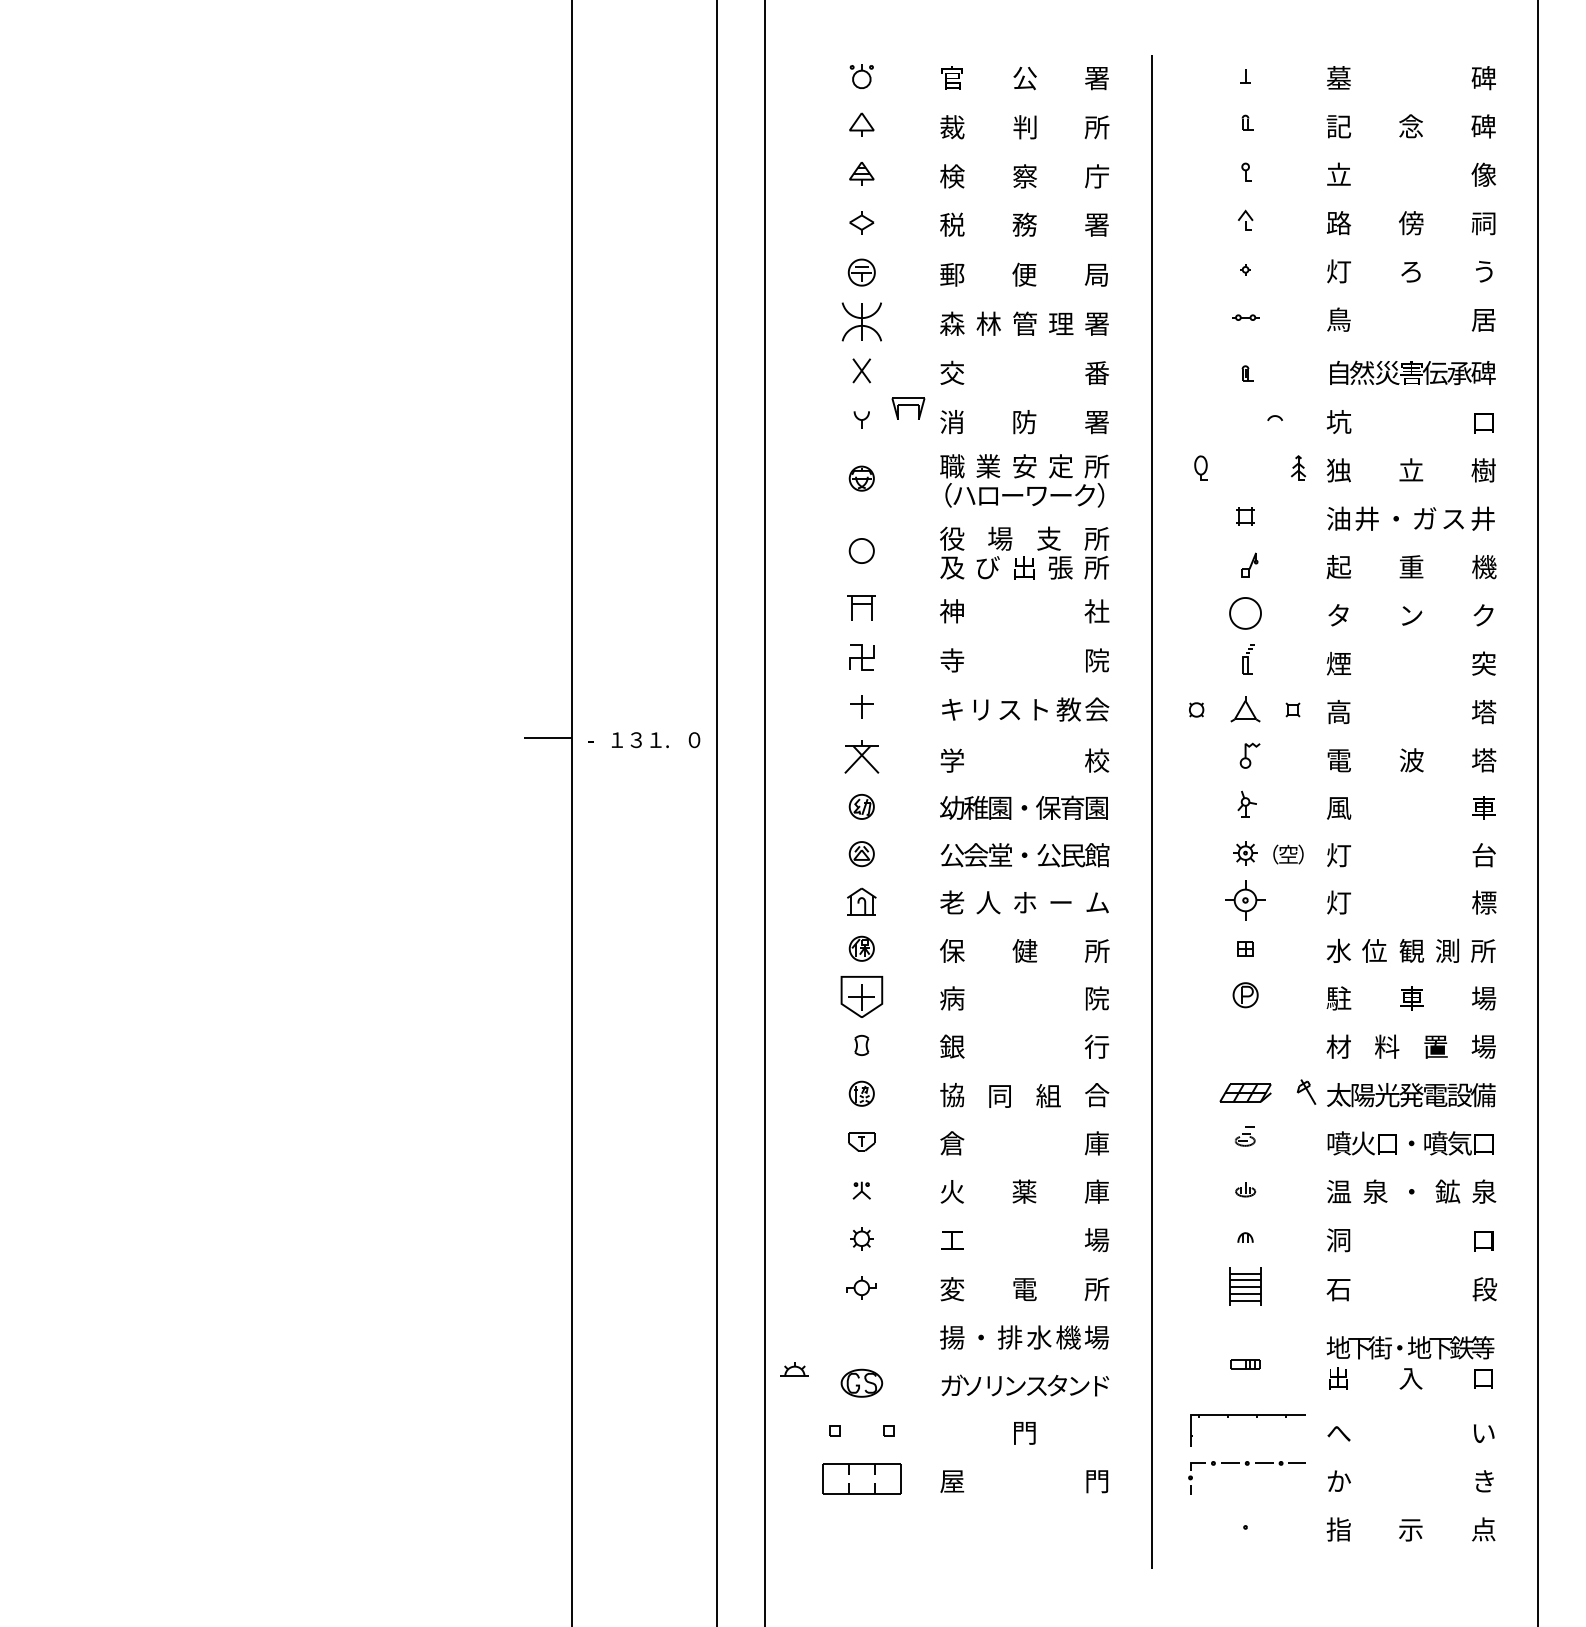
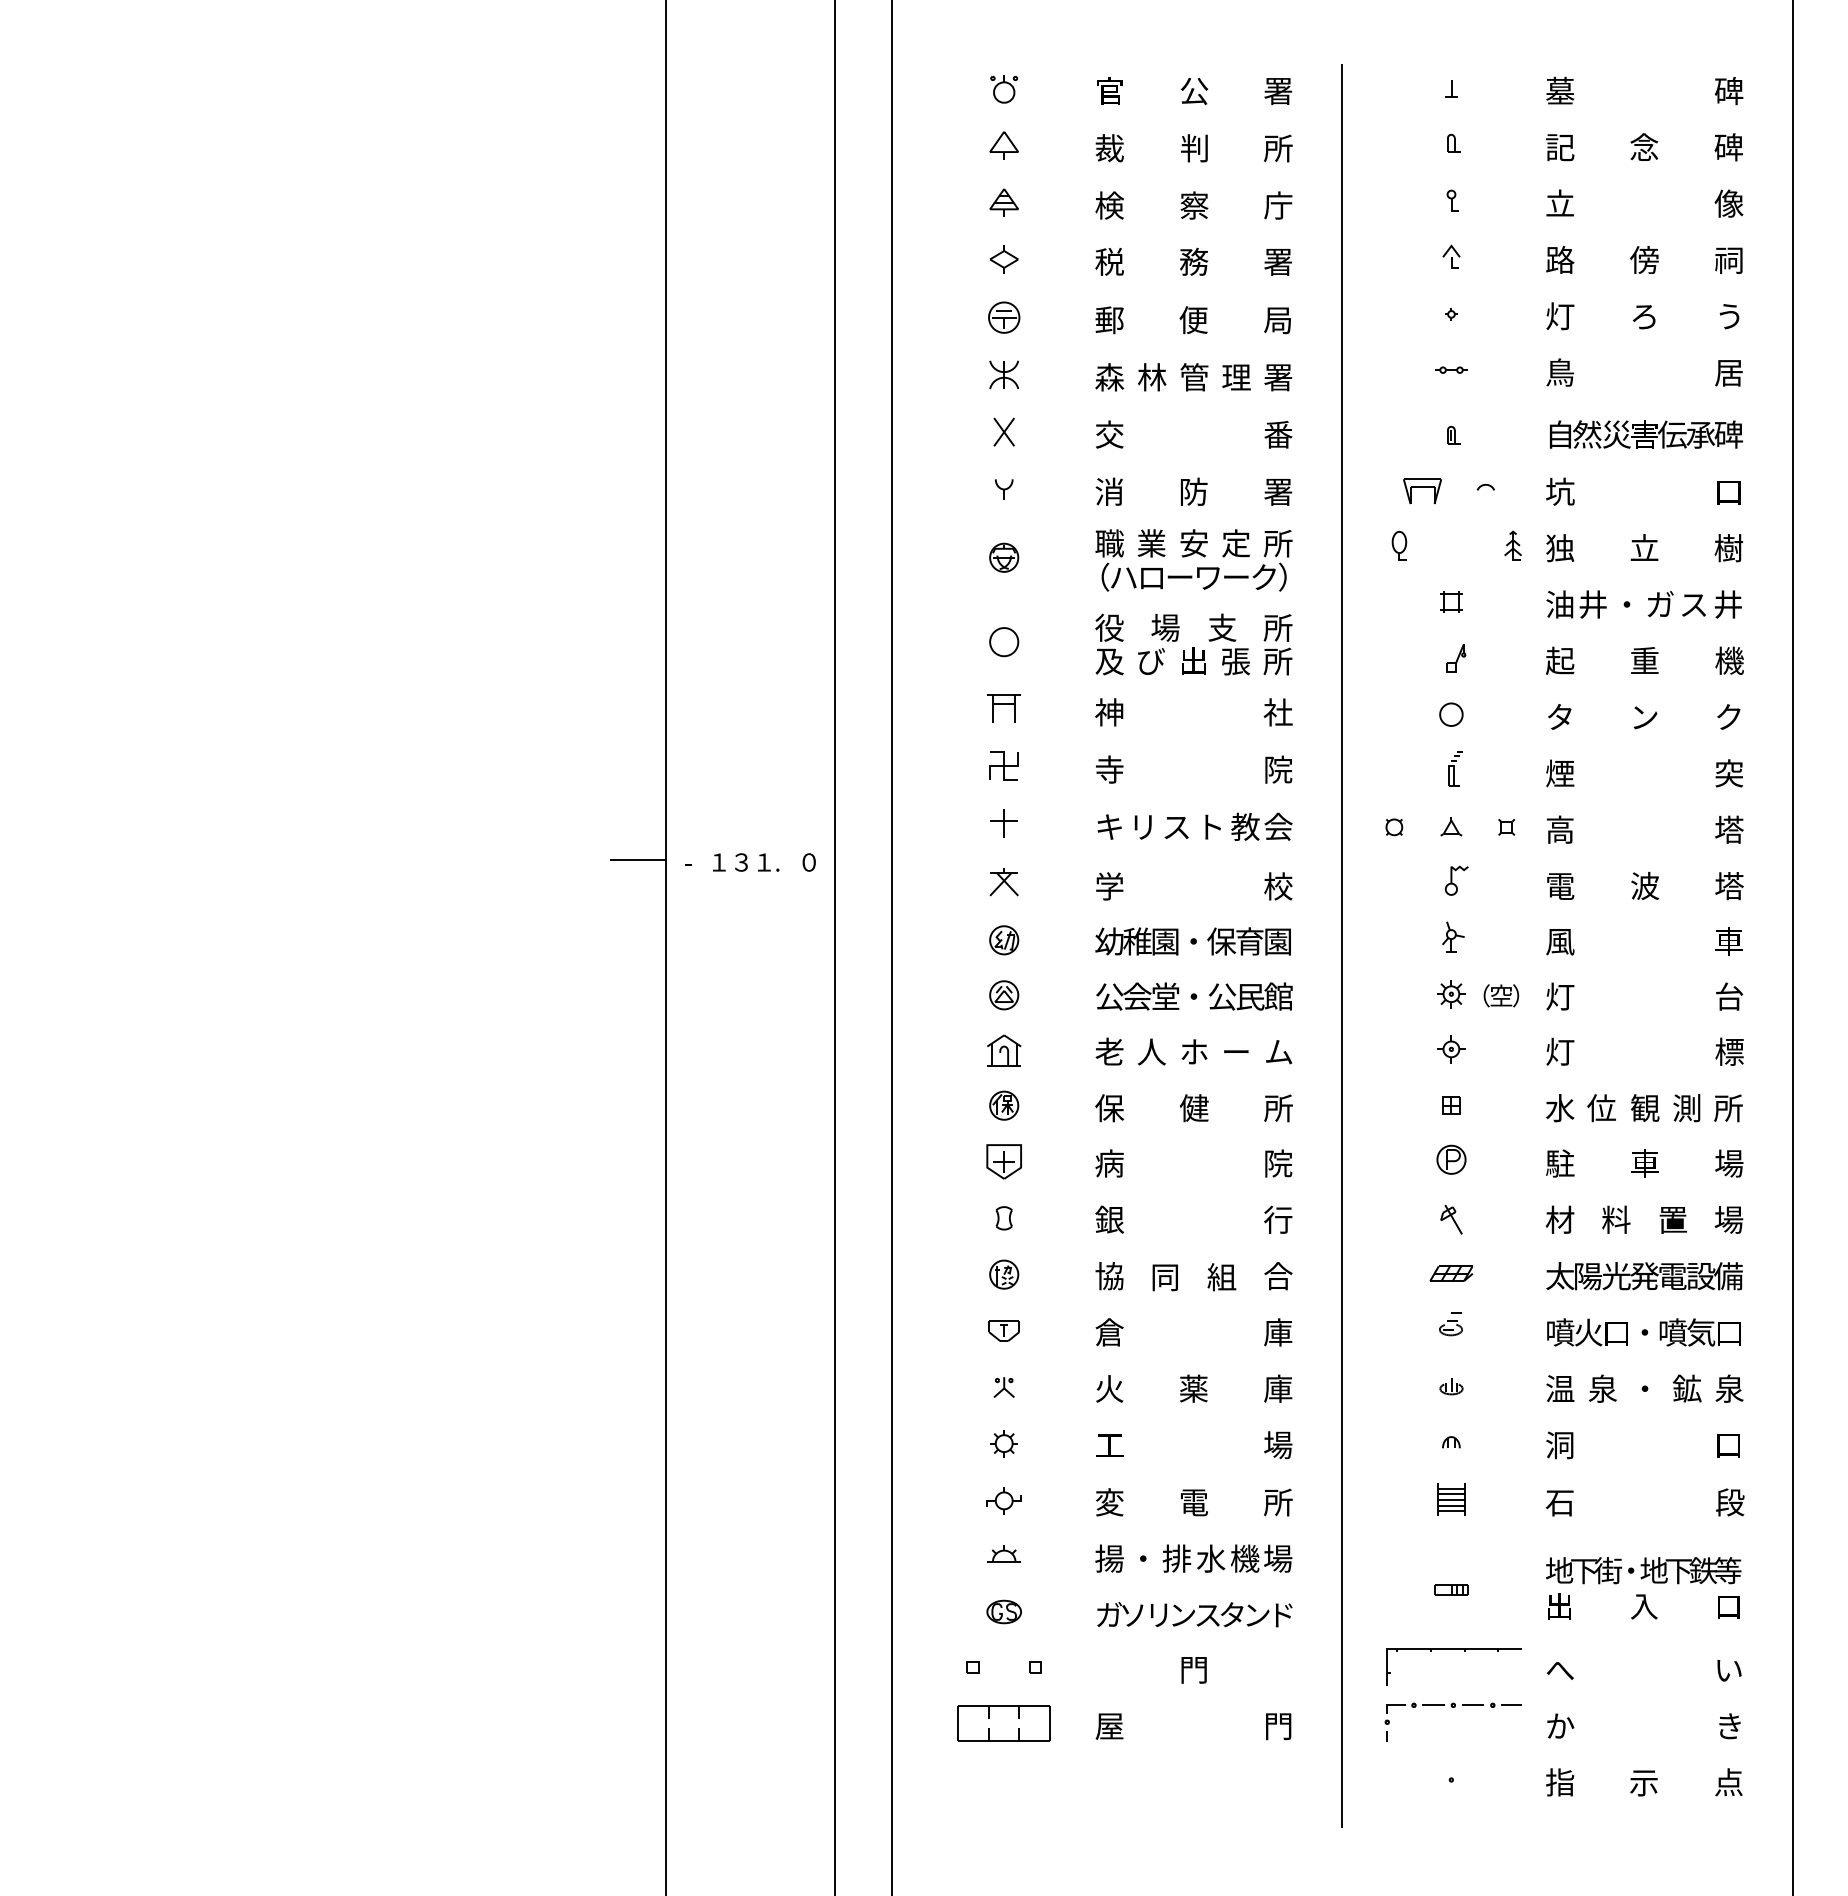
part: (861, 321) -> (1003, 374), size x0.62
part: (908, 408) -> (1422, 491), moved
part: (1245, 613) -> (1451, 714), size x0.62
part: (1245, 709) -> (1451, 826), size x0.62
part: (861, 757) -> (1003, 882), size x0.71
part: (1245, 900) -> (1451, 1049), size x0.62
part: (861, 996) -> (1003, 1161), size x0.71
part: (1306, 1091) -> (1451, 1219), moved
part: (1245, 1092) -> (1451, 1273), size x0.71
part: (1245, 1286) -> (1451, 1499), size x0.71
part: (794, 1369) -> (1003, 1553), moved
part: (861, 1382) -> (1003, 1611), size x0.71

